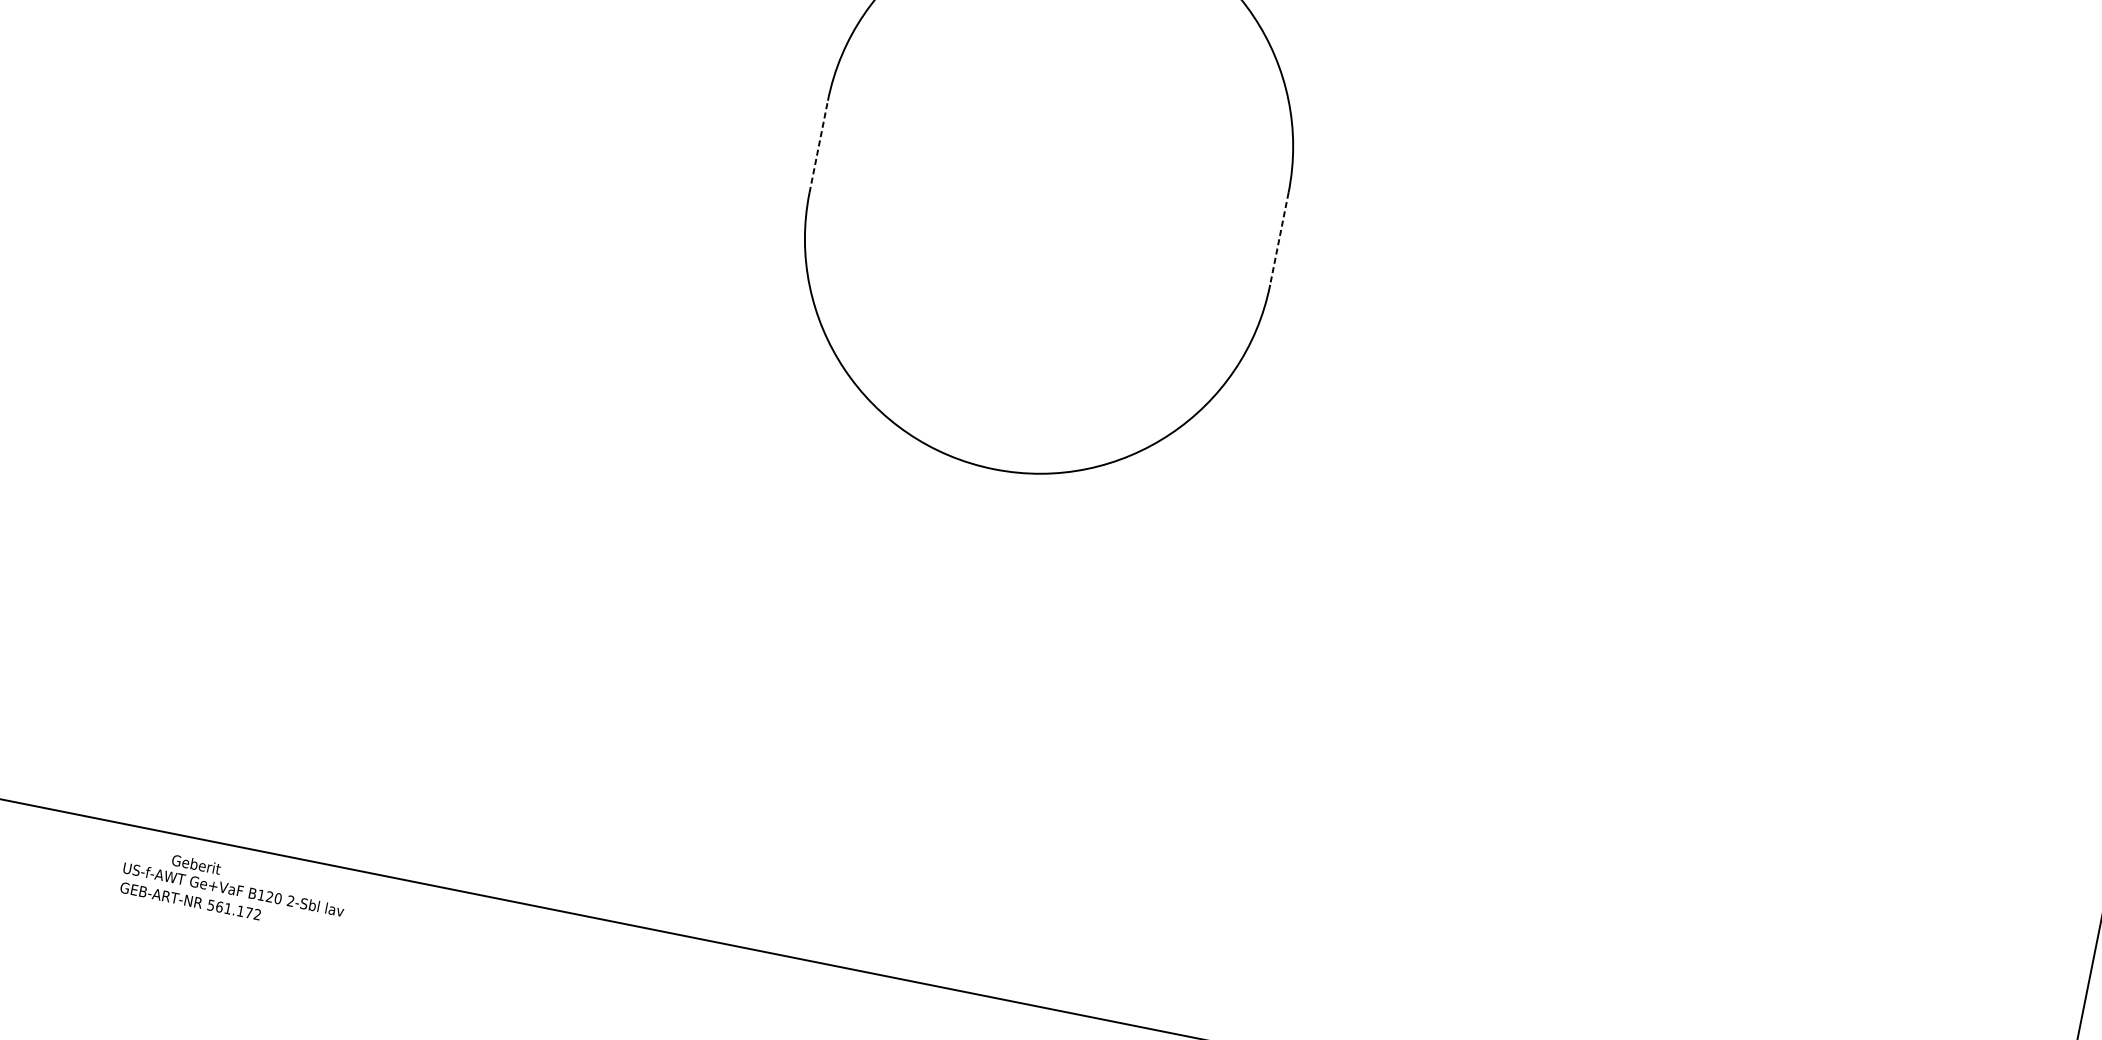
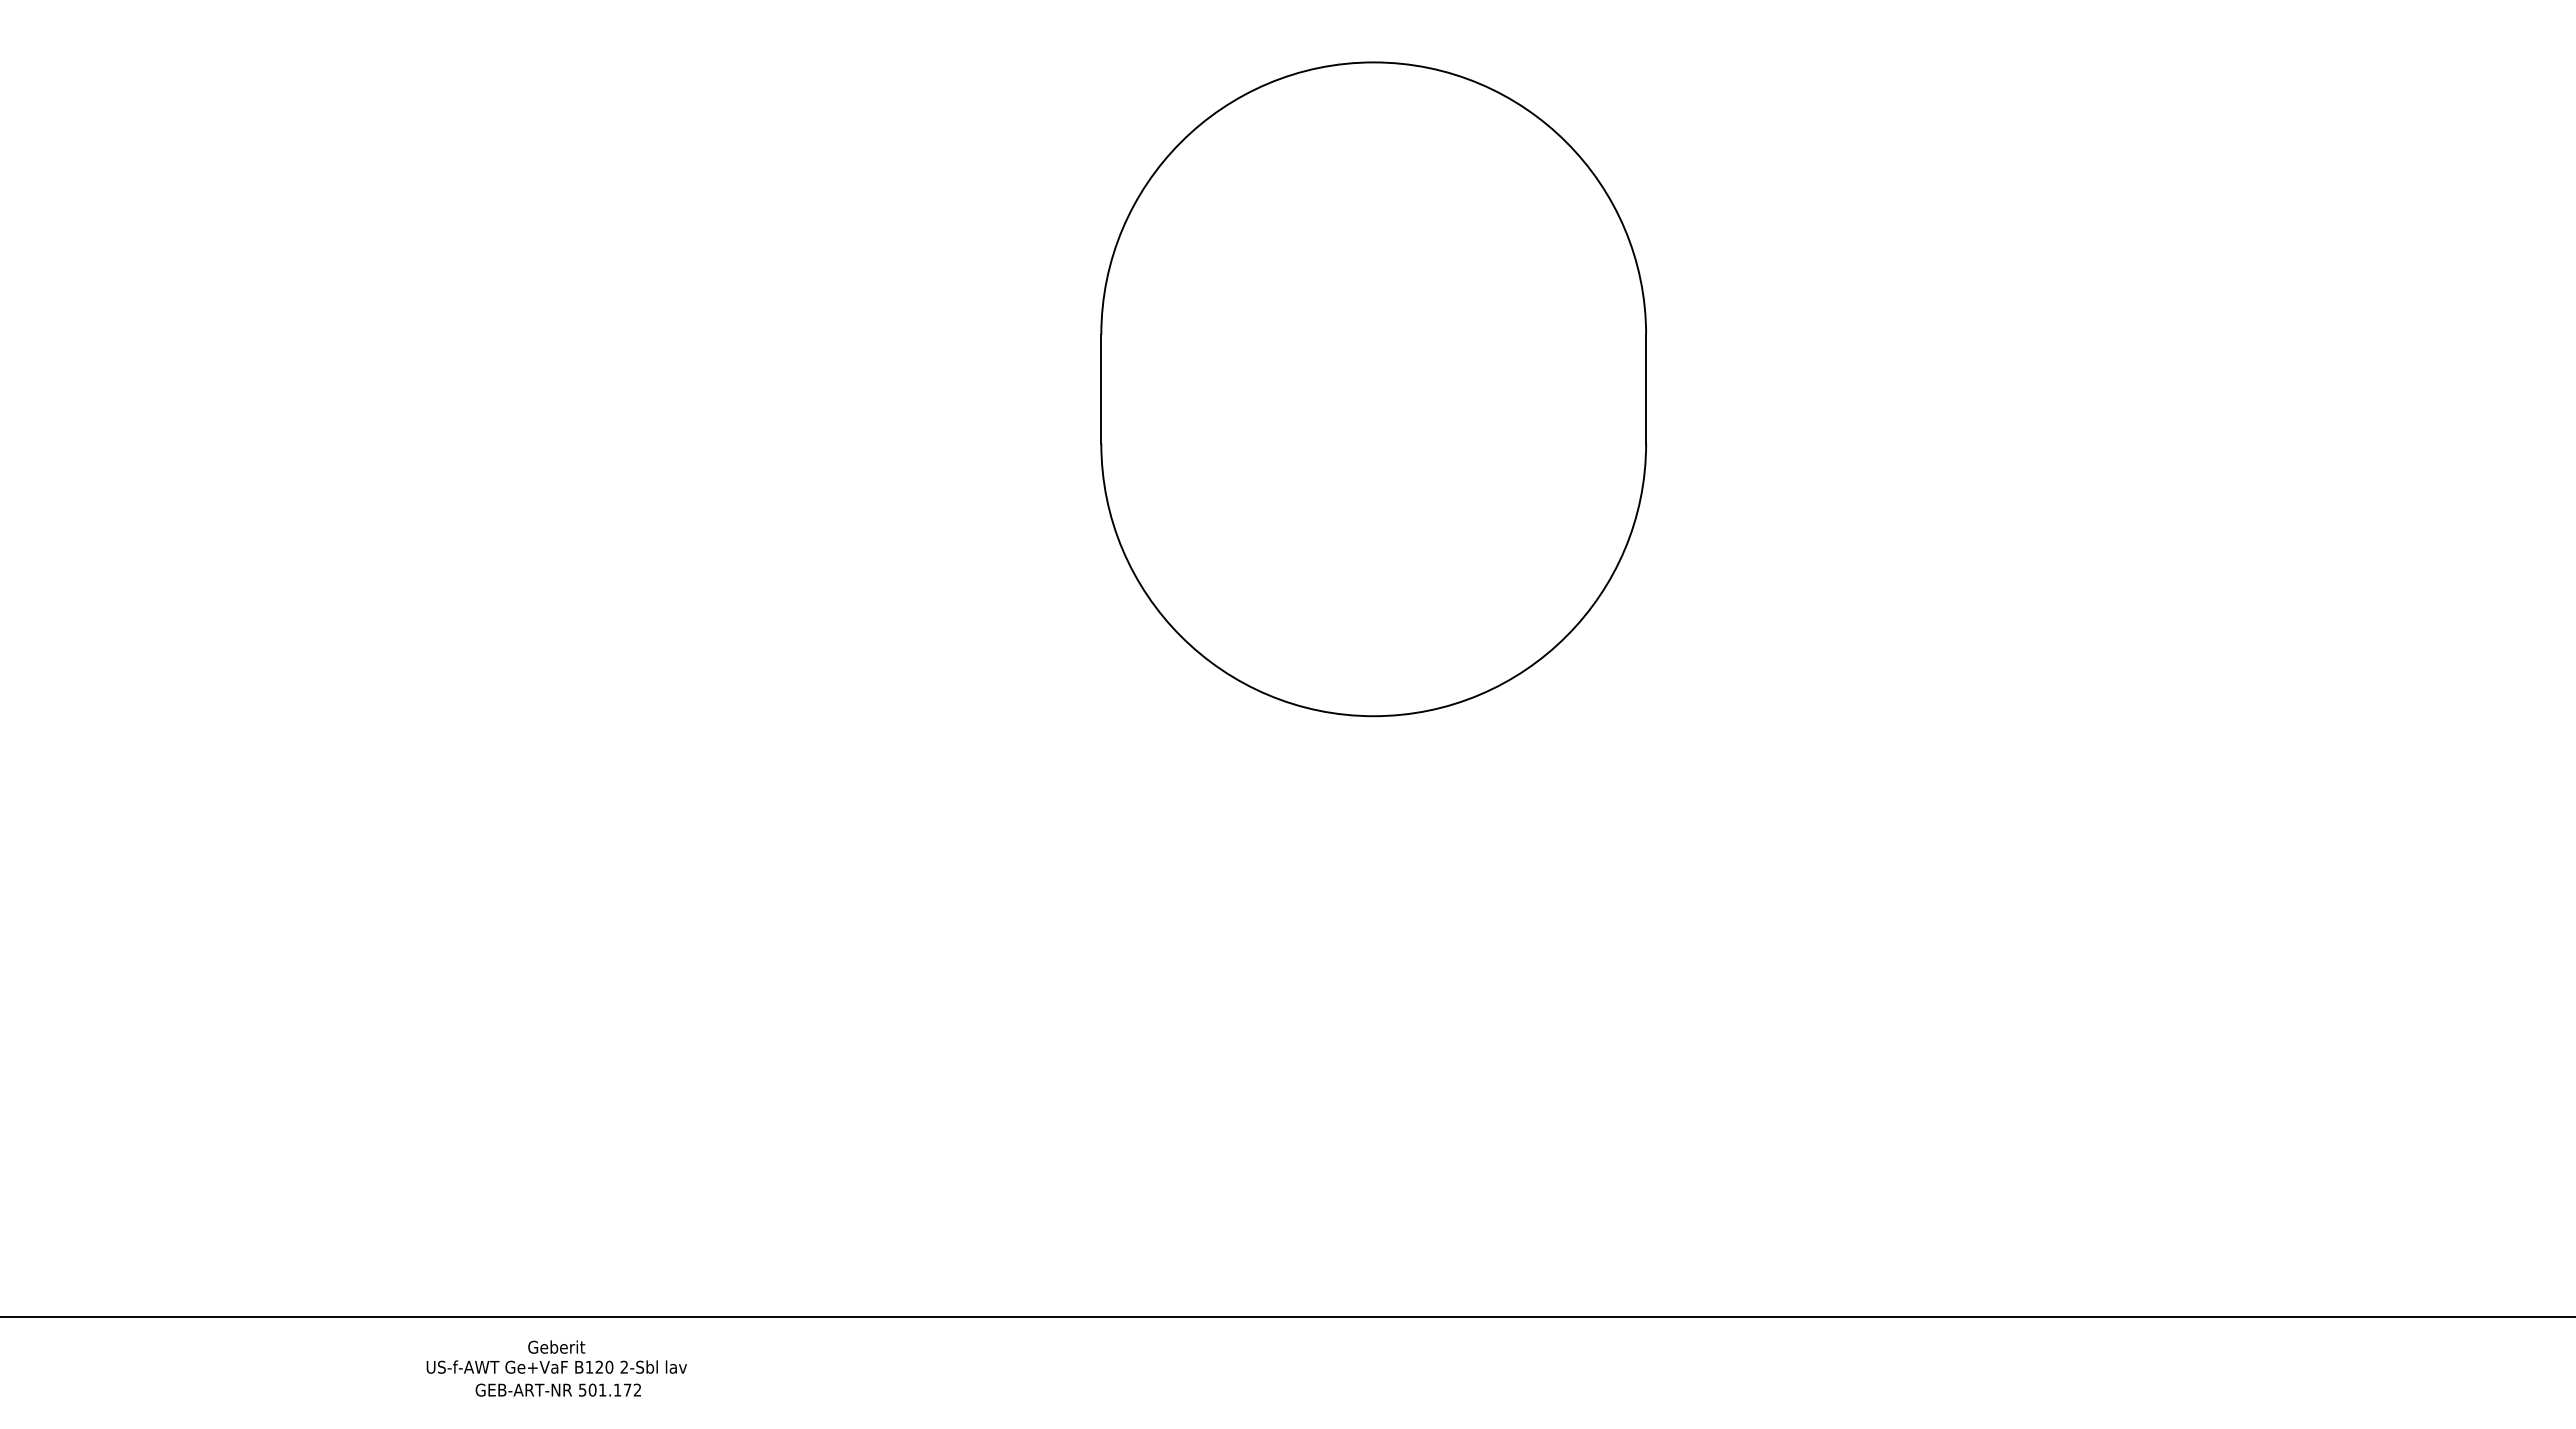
line: (819, 146) -> (1101, 388), dashed -> solid
line: (1279, 239) -> (1646, 389), dashed -> solid
text: (233, 889) -> (556, 1366), moved
text: (219, 906) -> (592, 1389), 561.172 -> 501.172

